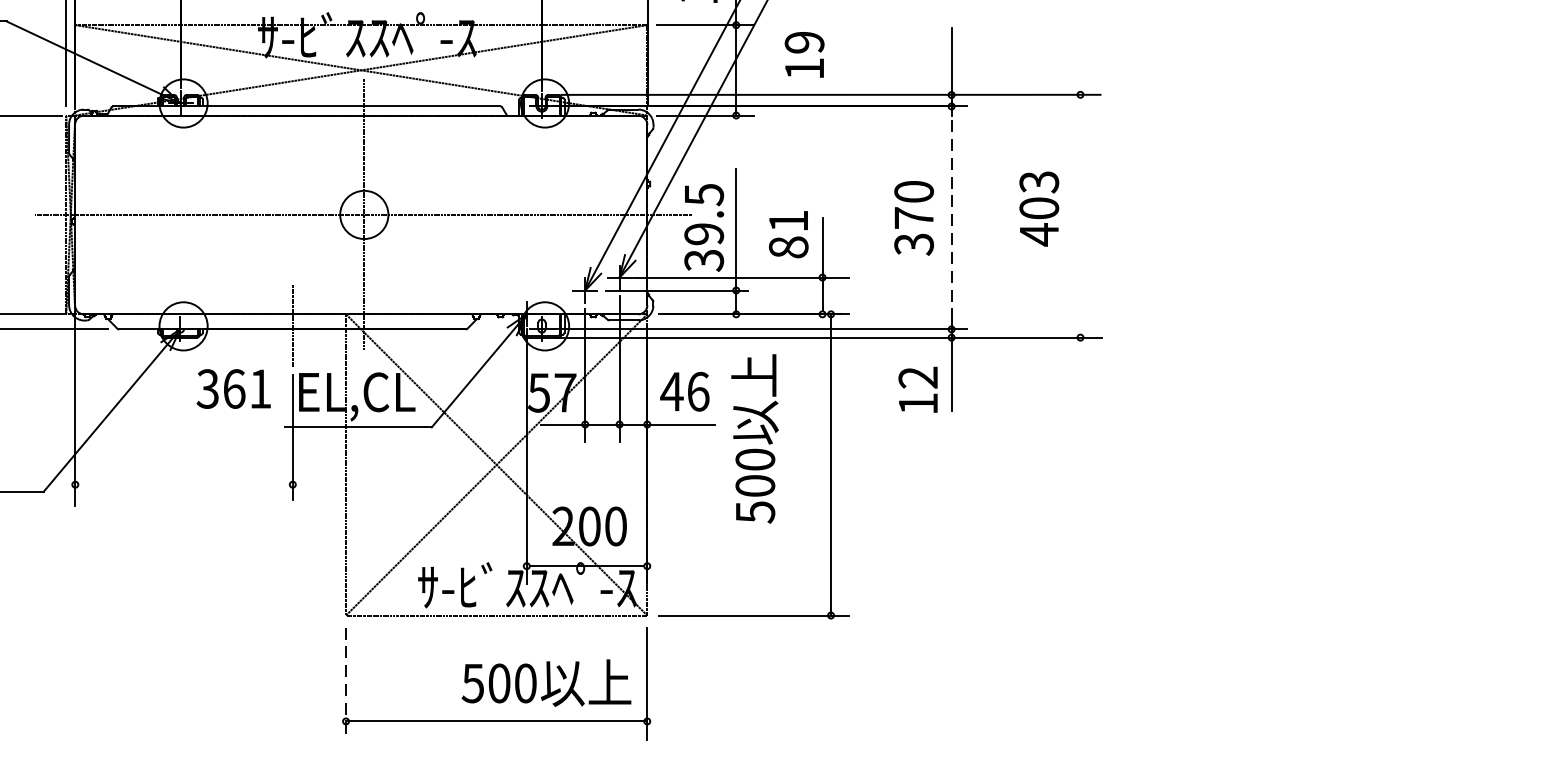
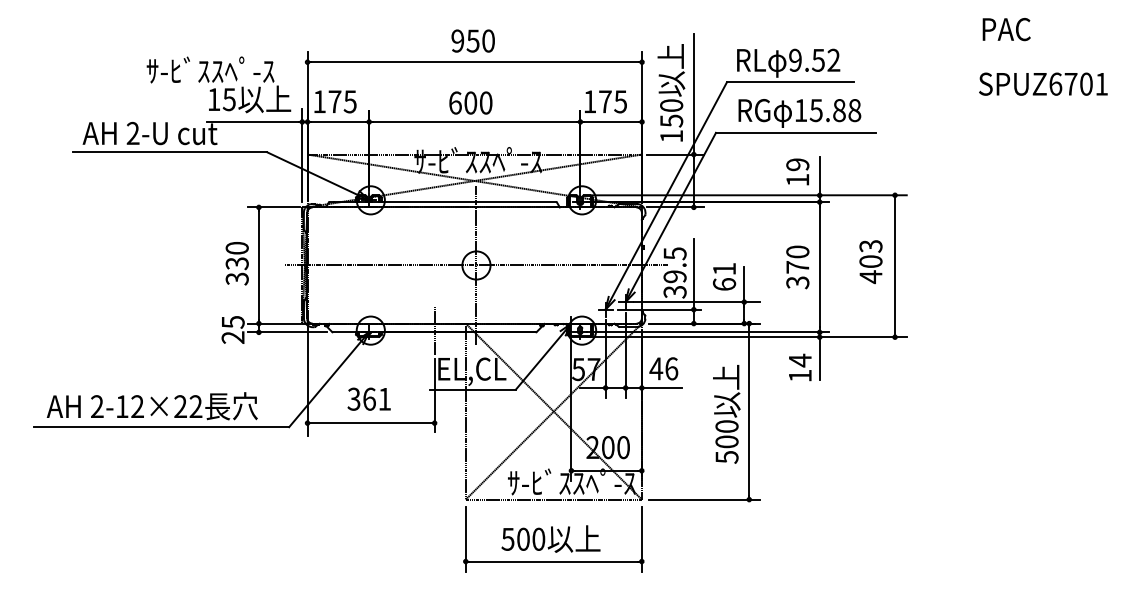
text: (804, 54) -> (797, 171), moved
line: (951, 214) -> (819, 265), dashed -> solid
line: (1081, 216) -> (895, 266), added
text: (788, 247) -> (724, 284), 81 -> 61
text: (917, 377) -> (799, 360), 12 -> 14
text: (232, 387) -> (368, 398), moved
text: (754, 439) -> (726, 414), moved
line: (183, 485) -> (370, 423), added
text: (545, 682) -> (550, 538), moved
line: (345, 683) -> (465, 539), dashed -> solid

